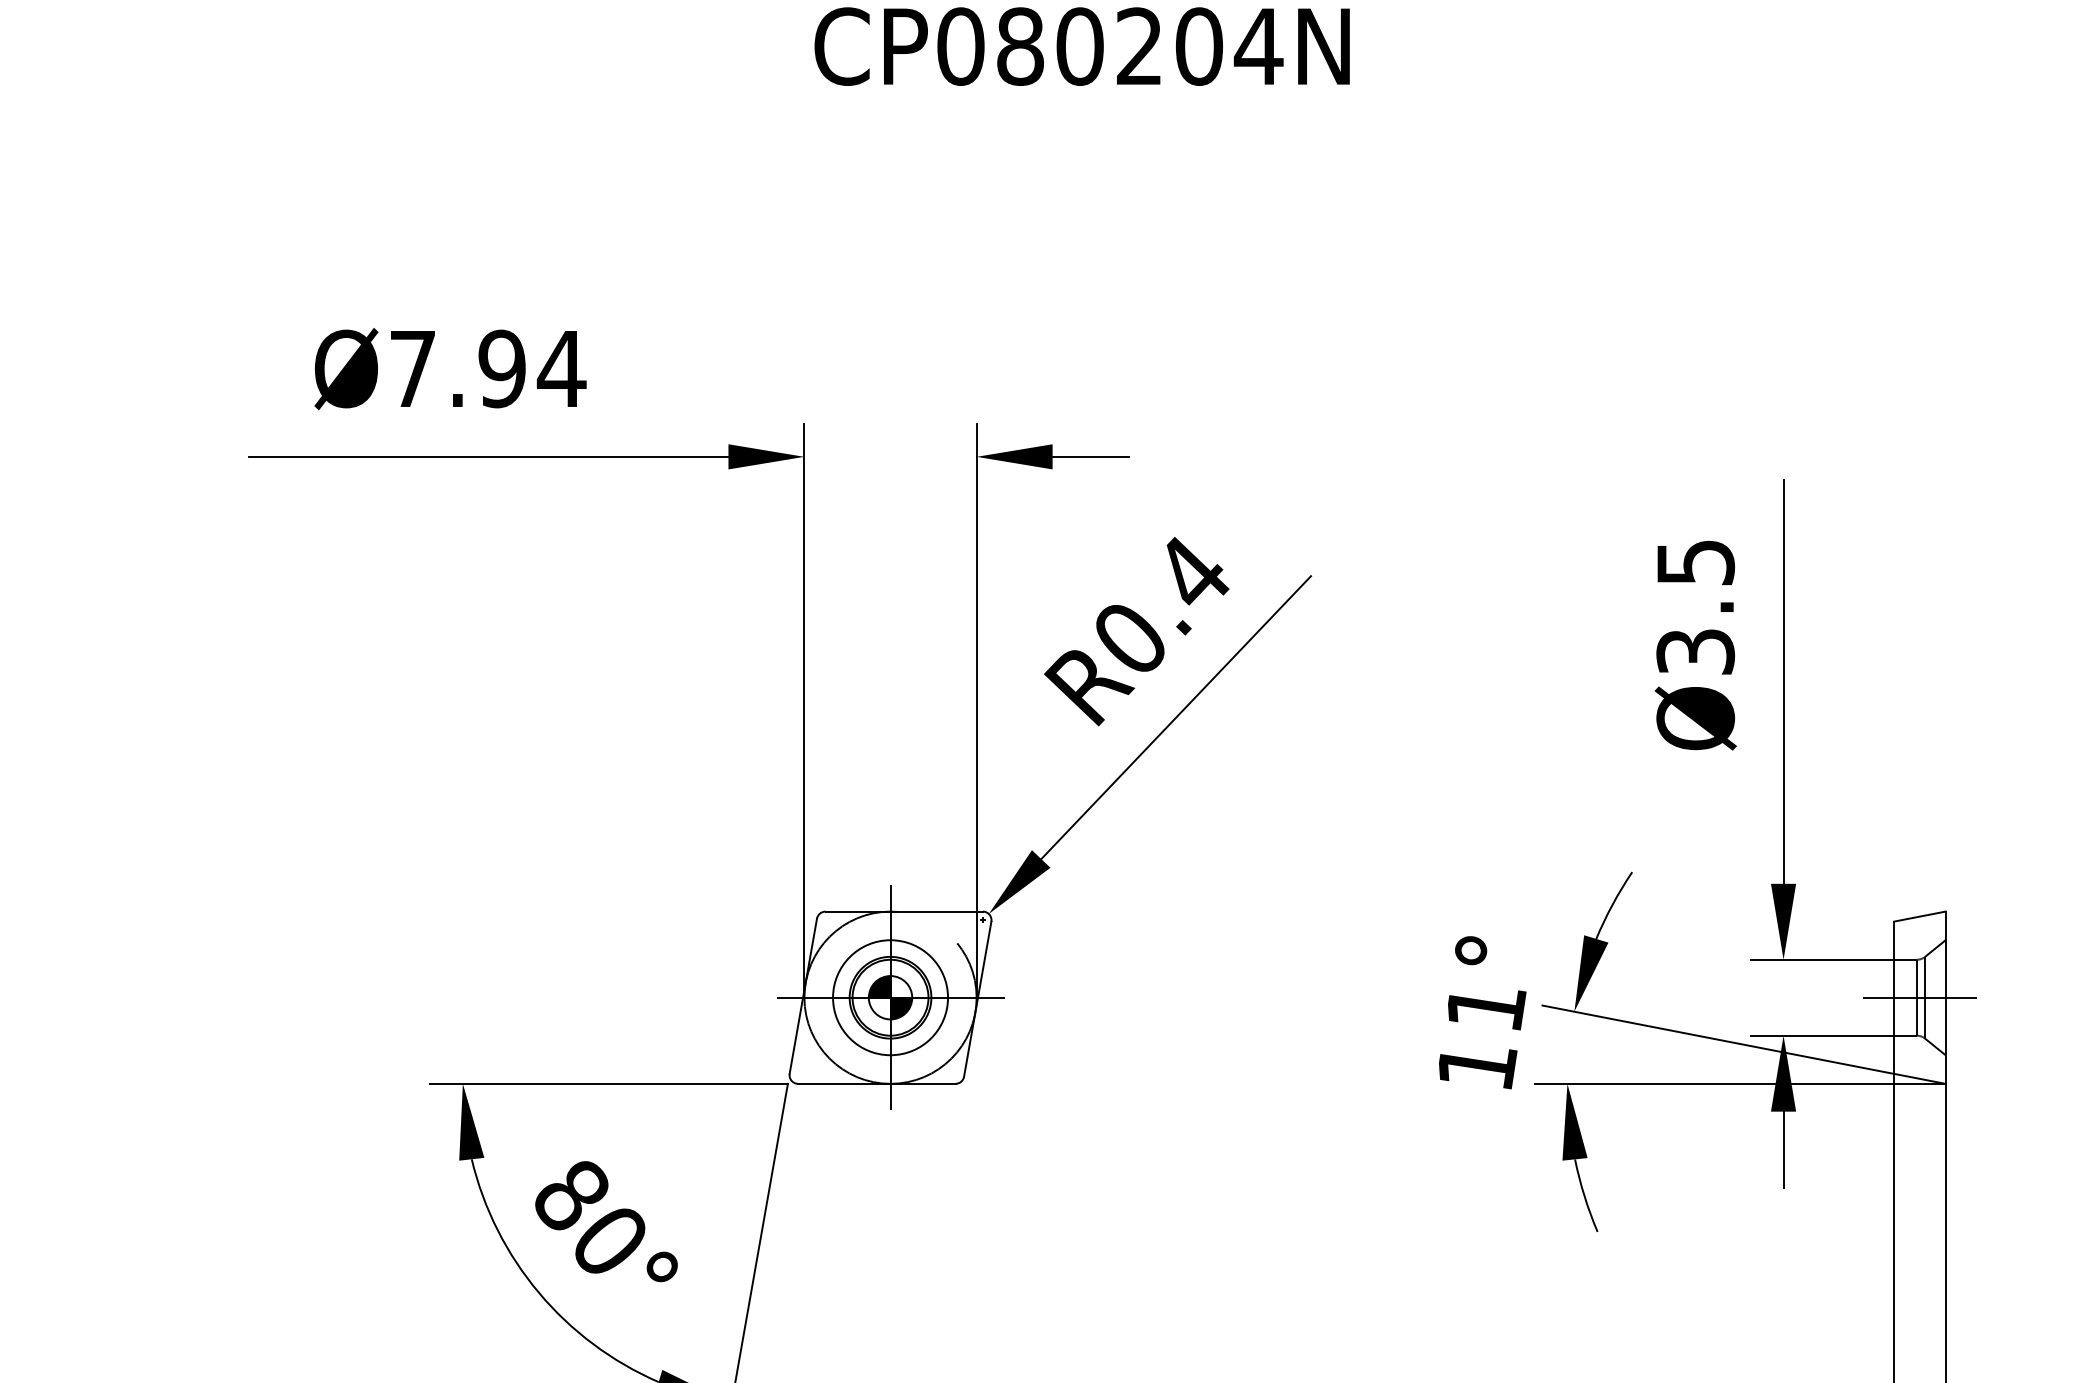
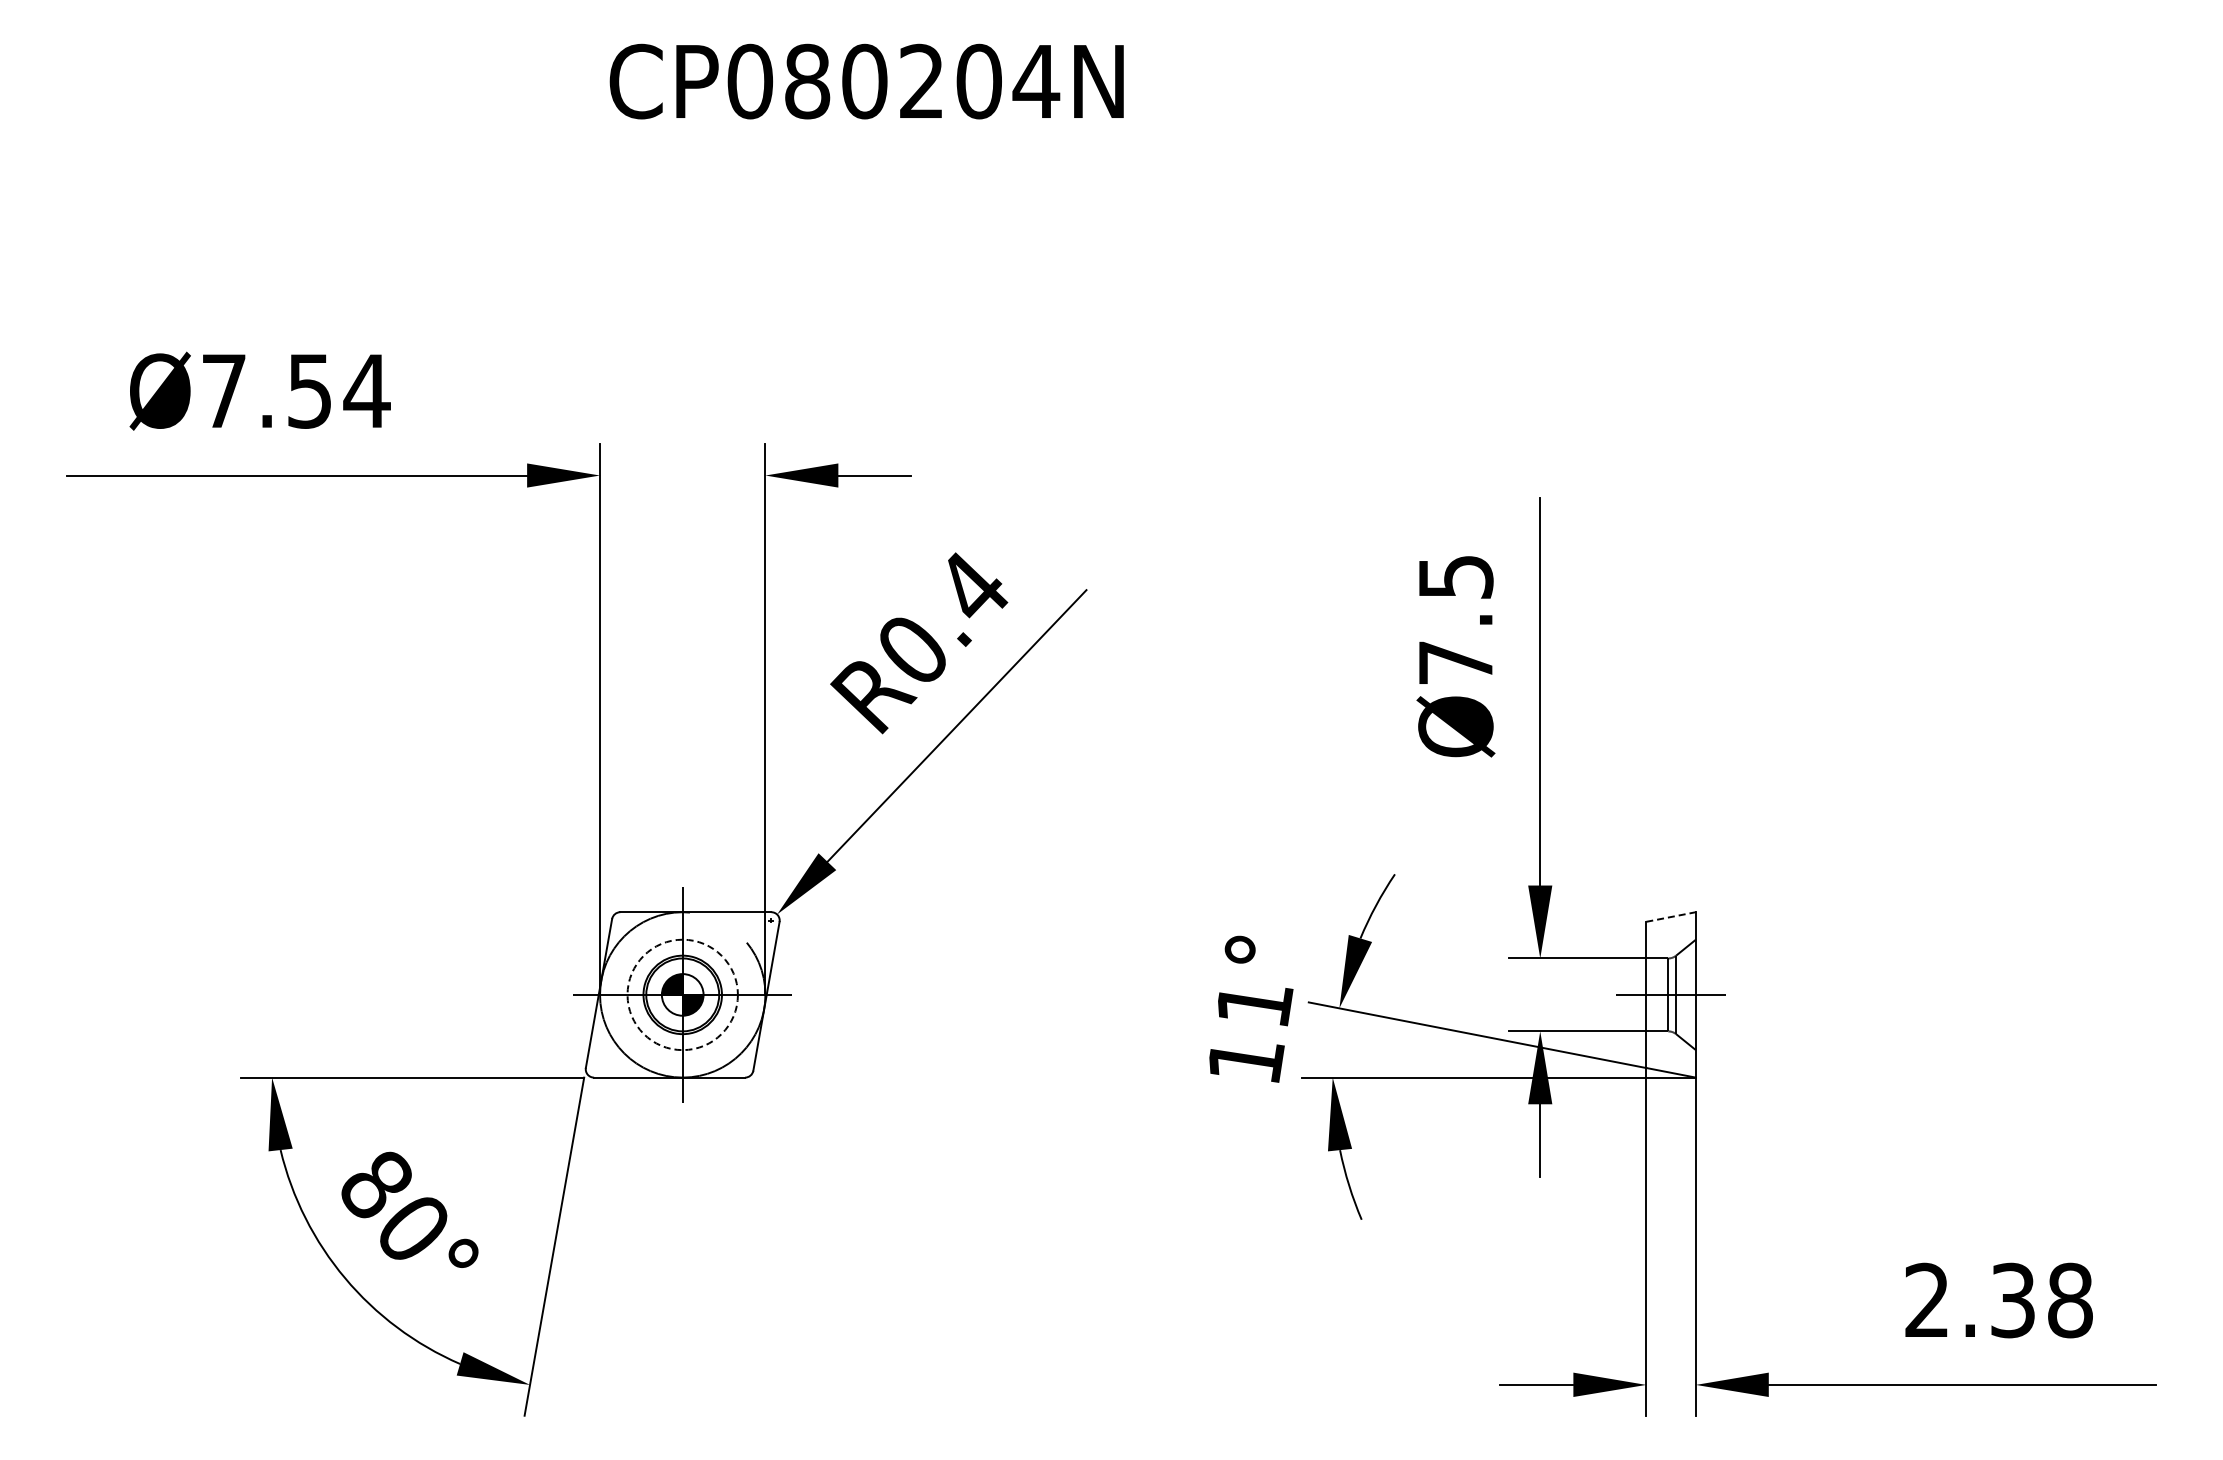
text: (501, 368) -> (309, 390), Ø7.94 -> Ø7.54
text: (1695, 651) -> (1455, 662), Ø3.5 -> Ø7.5
line: (1920, 916) -> (1671, 916), solid -> dashed
circle: (890, 997) -> (682, 994), solid -> dashed

